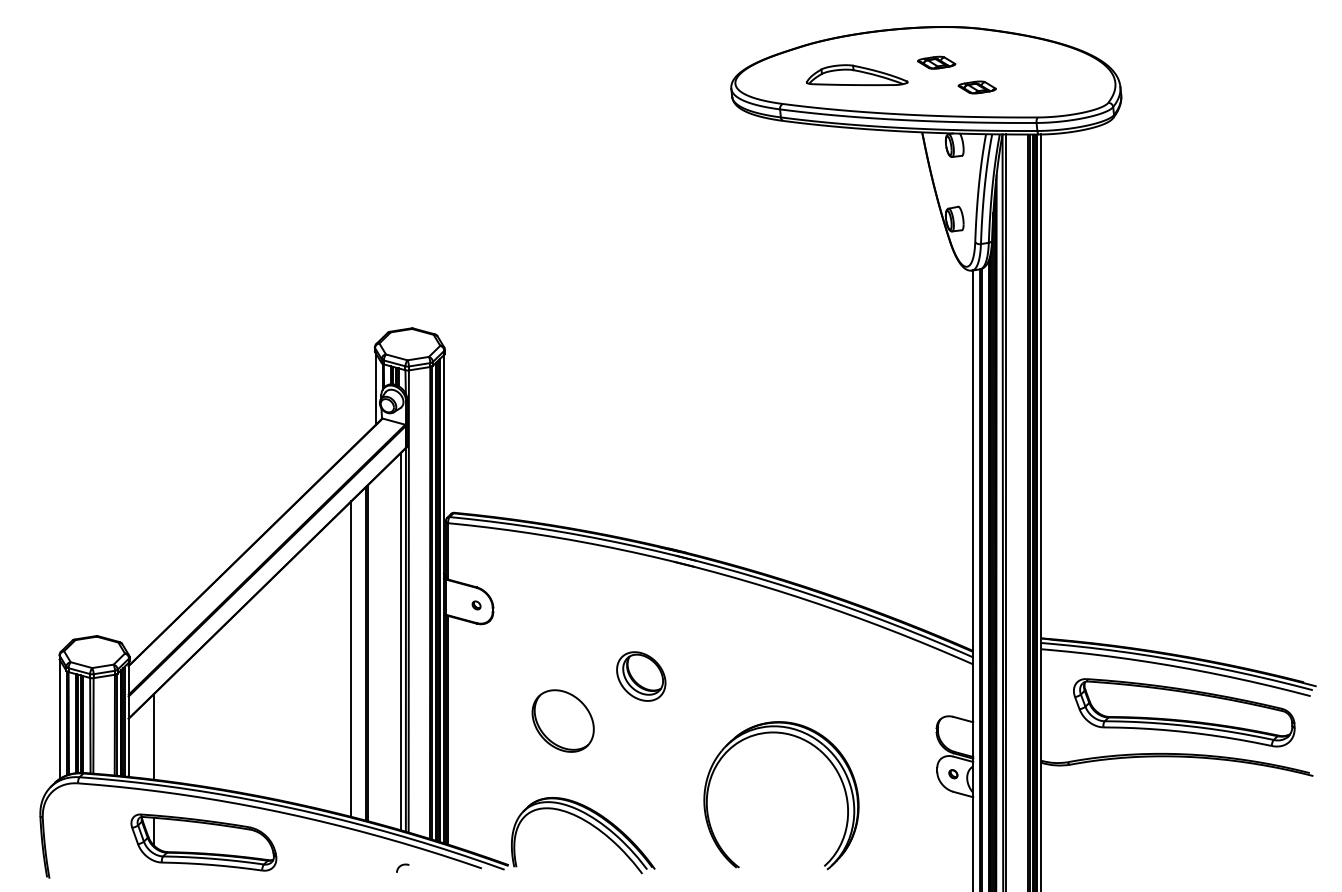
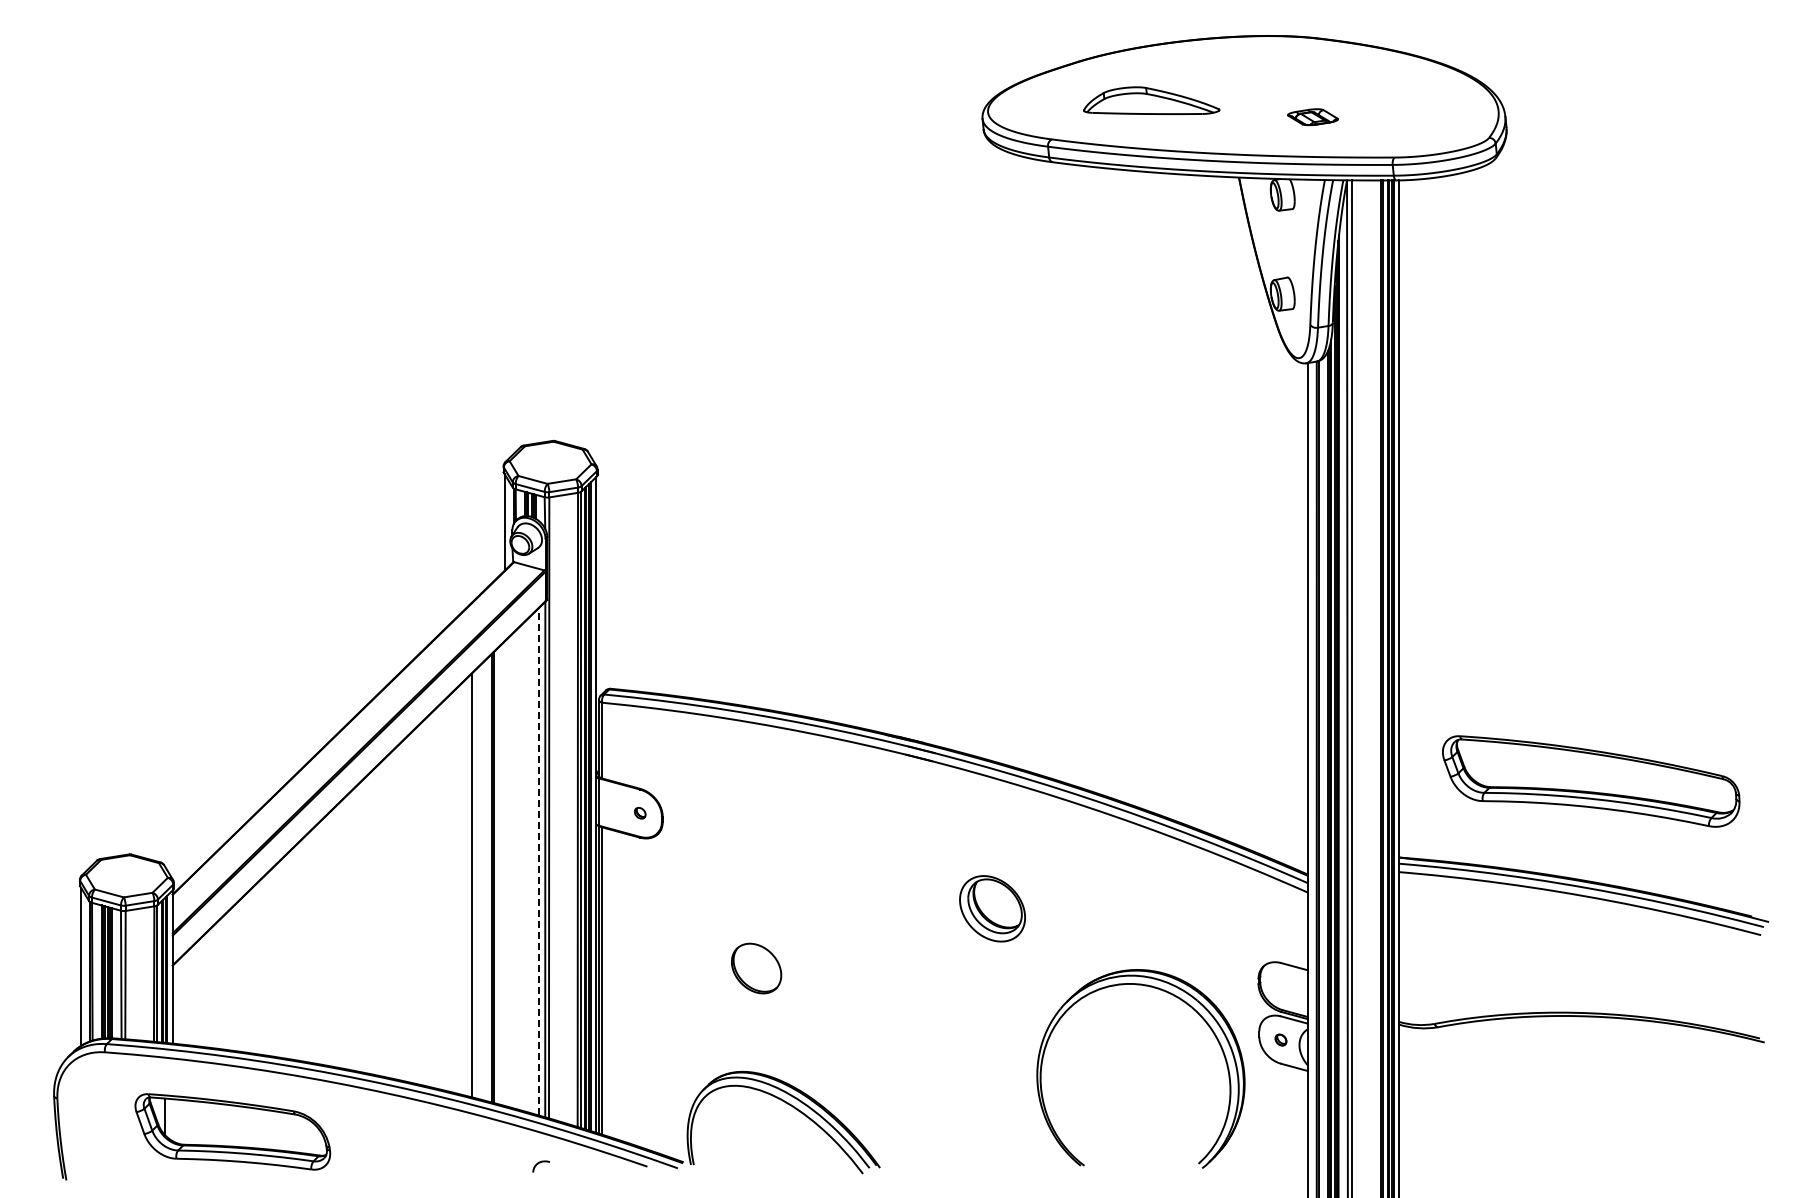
part: (936, 62) -> (1258, 83), removed
line: (400, 641) -> (538, 861), solid -> dashed
part: (641, 676) -> (992, 908), moved
part: (1184, 712) -> (1591, 781), moved
part: (563, 720) -> (756, 968), size x0.6
line: (153, 736) -> (206, 989), removed
part: (820, 752) -> (1193, 1010), moved
part: (203, 842) -> (232, 1131), moved

